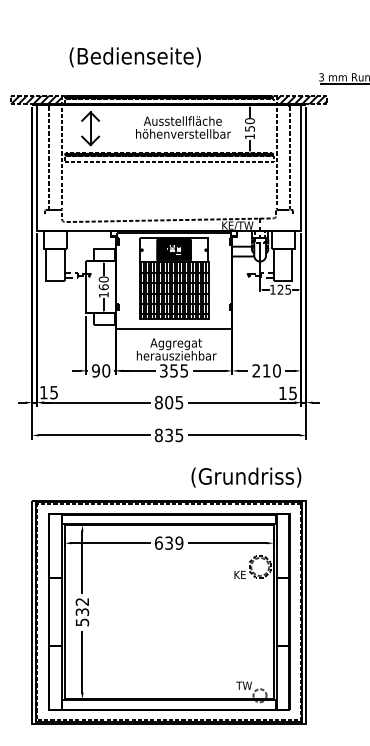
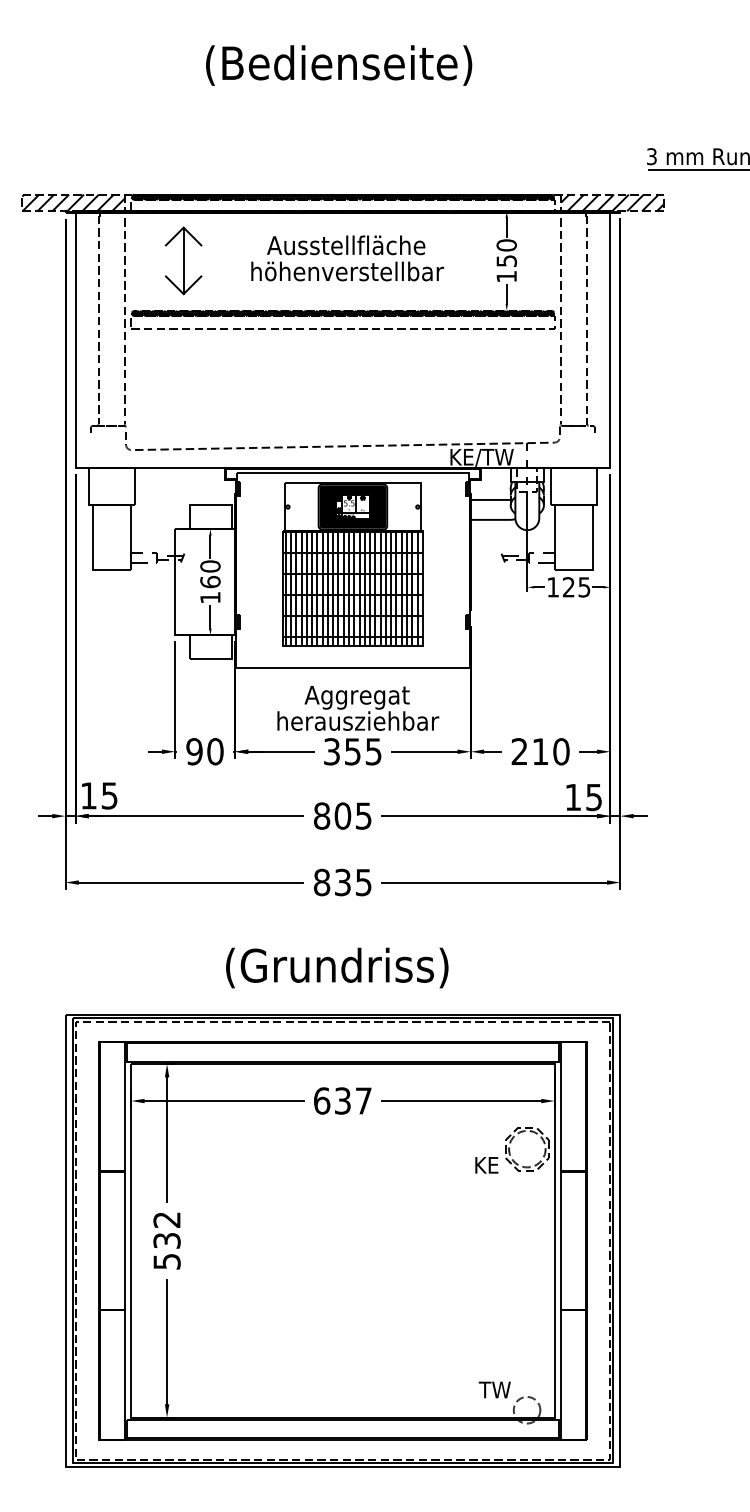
text: (134, 57) -> (337, 65), moved
text: (183, 127) -> (347, 258), moved
text: (246, 477) -> (337, 967), moved
text: (179, 542) -> (363, 1099), 639 -> 637

